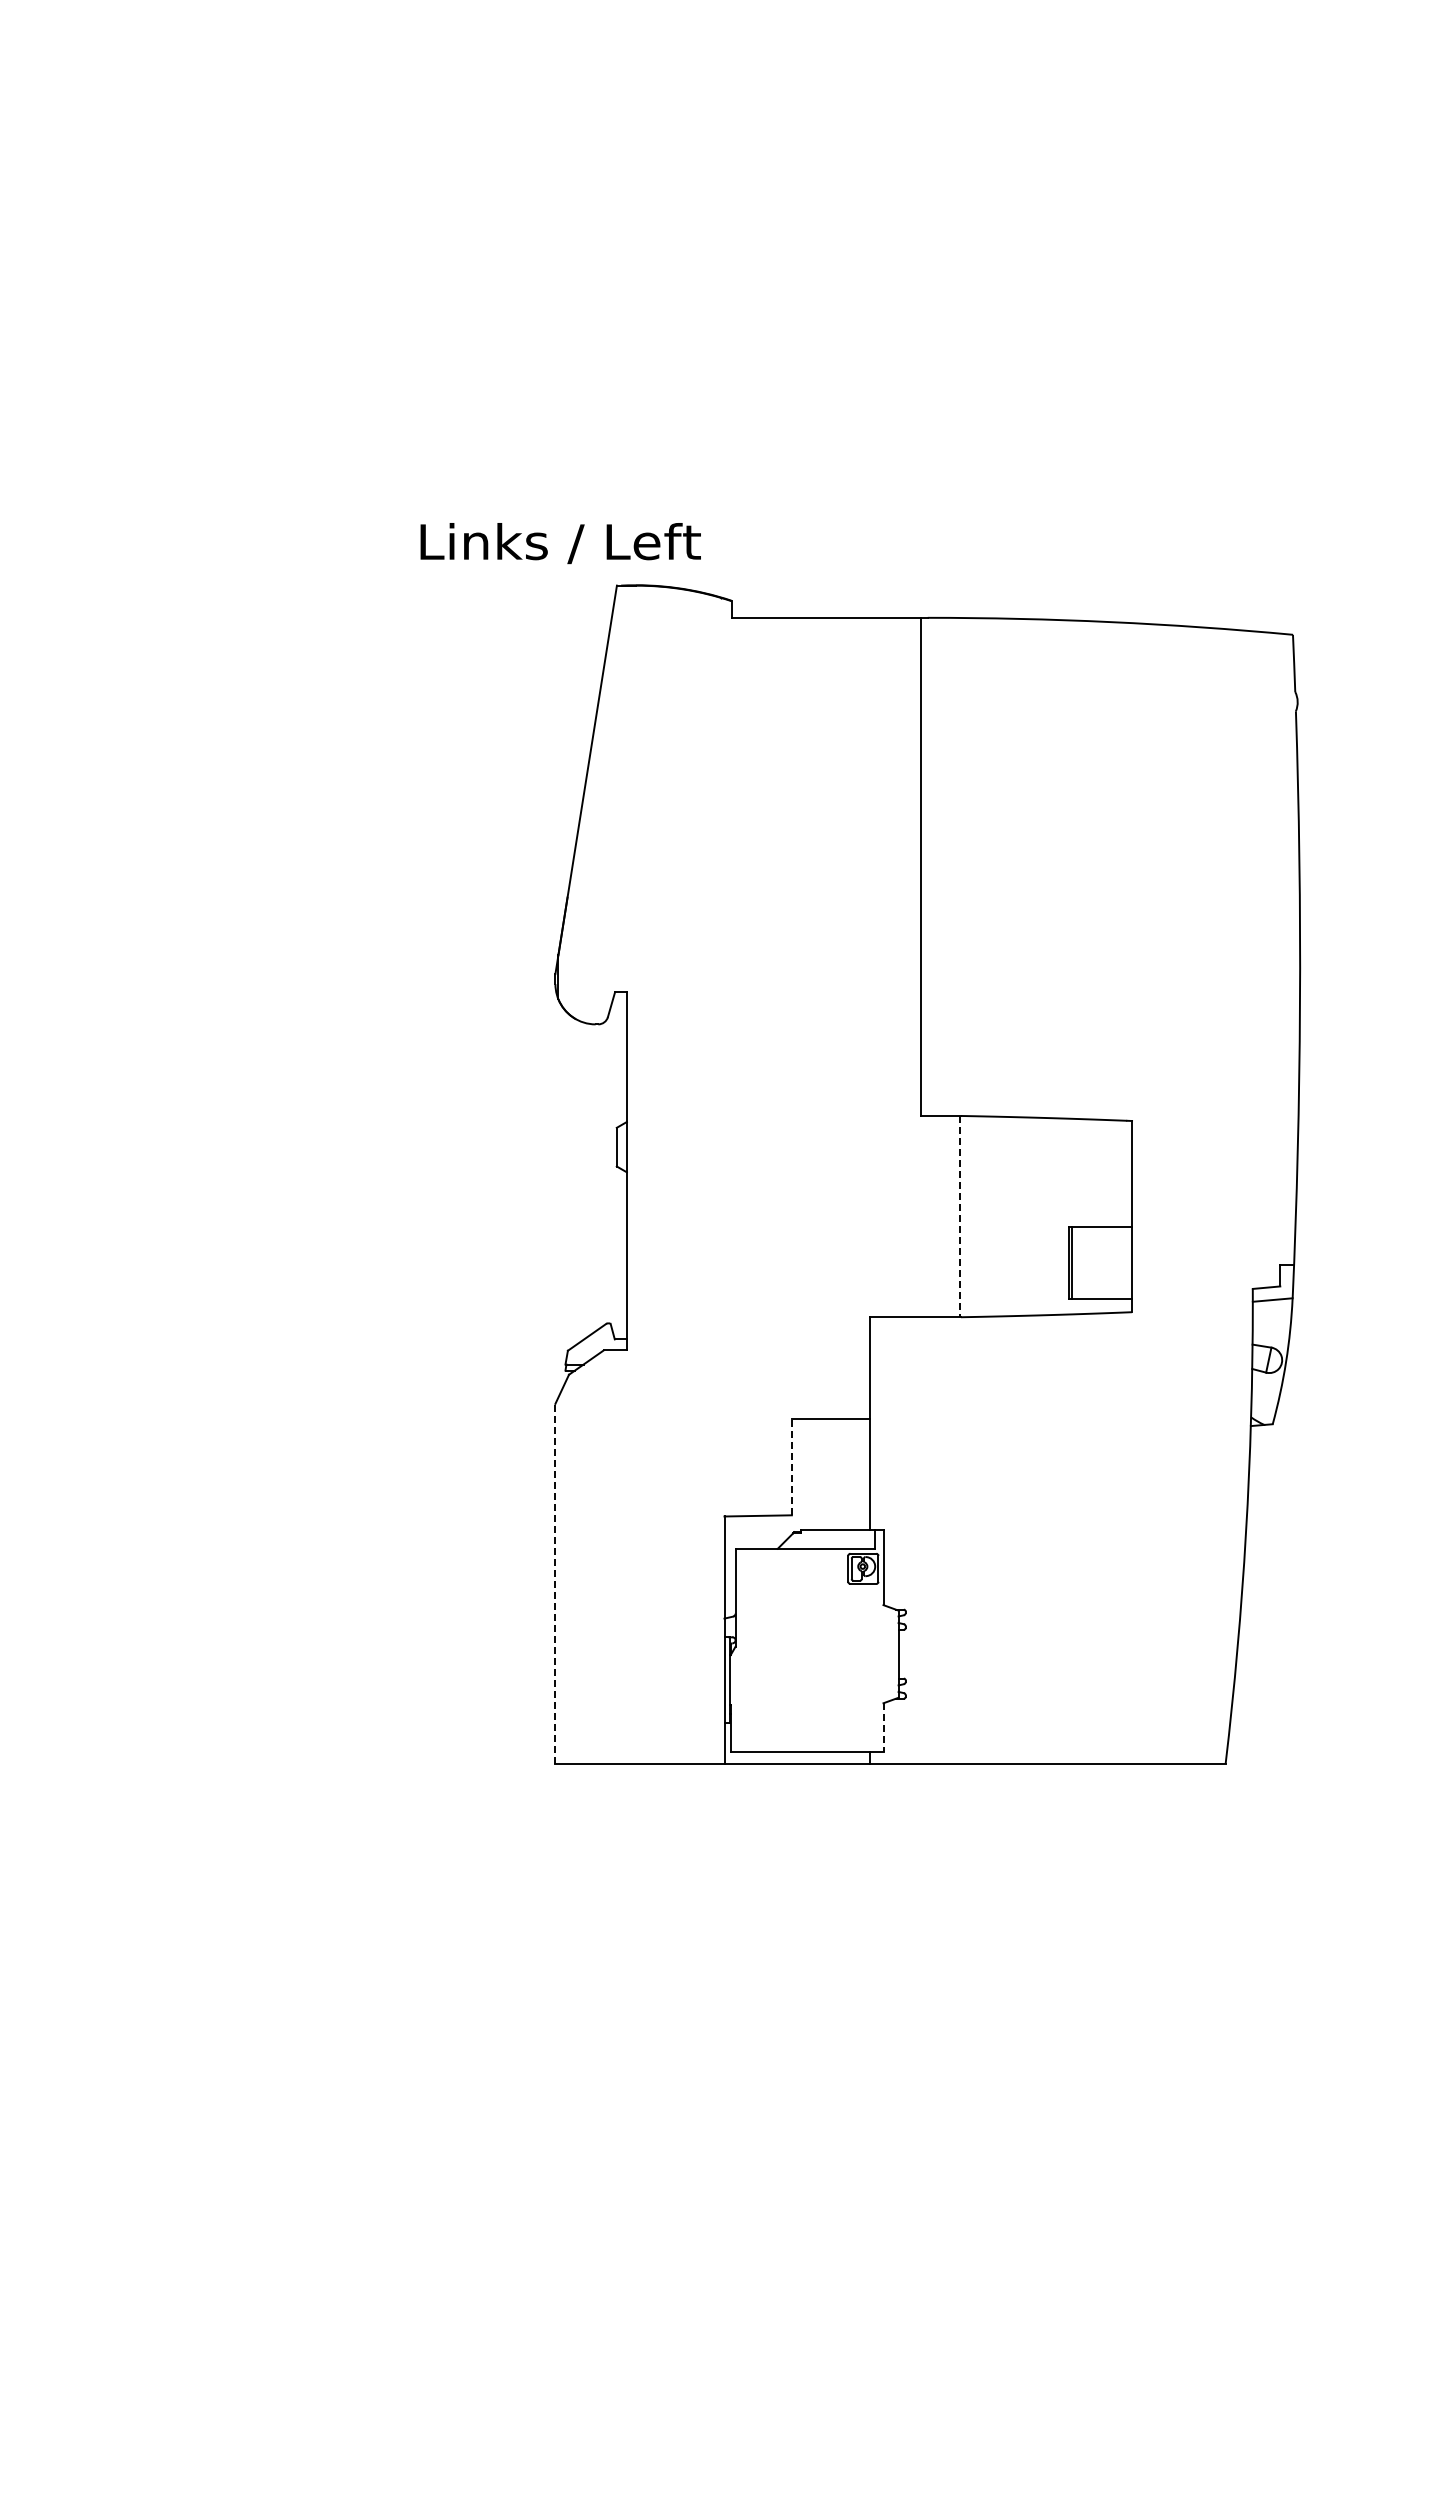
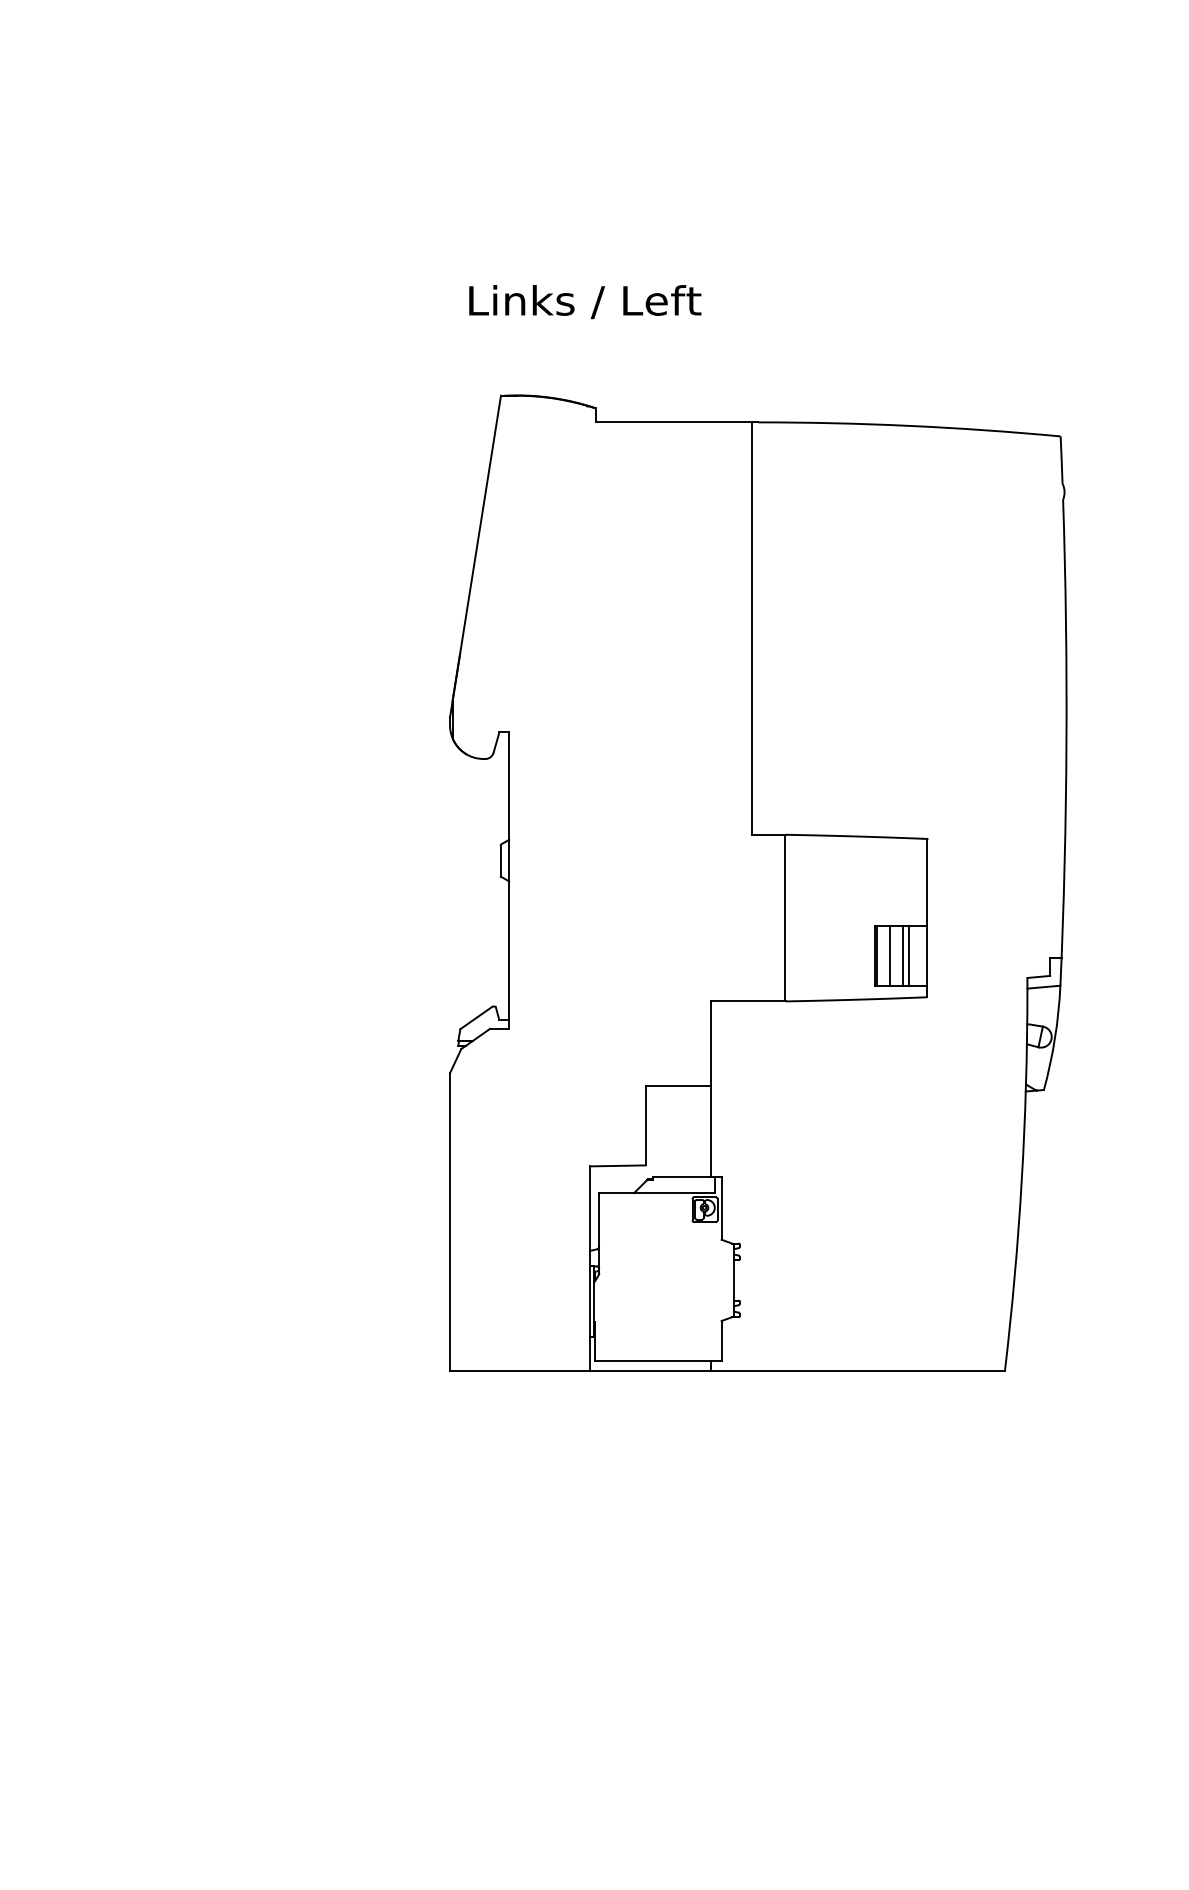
text: (560, 543) -> (585, 302), moved
line: (959, 1216) -> (784, 918), dashed -> solid
line: (1086, 1262) -> (889, 956), added
line: (1102, 1262) -> (902, 956), added
line: (1109, 1262) -> (908, 956), added
line: (791, 1466) -> (645, 1124), dashed -> solid
line: (555, 1583) -> (450, 1221), dashed -> solid
line: (883, 1728) -> (721, 1341), dashed -> solid

